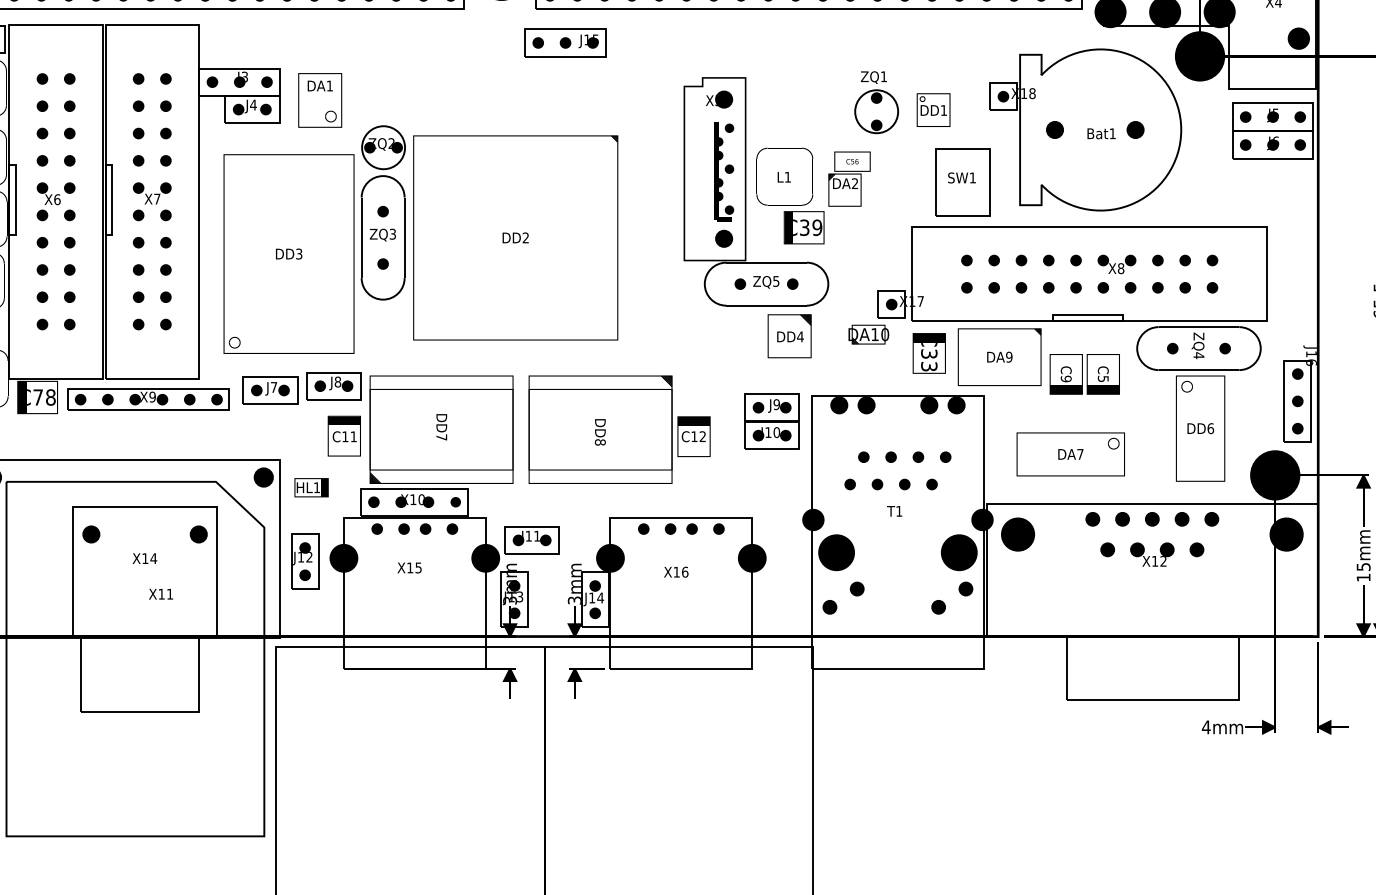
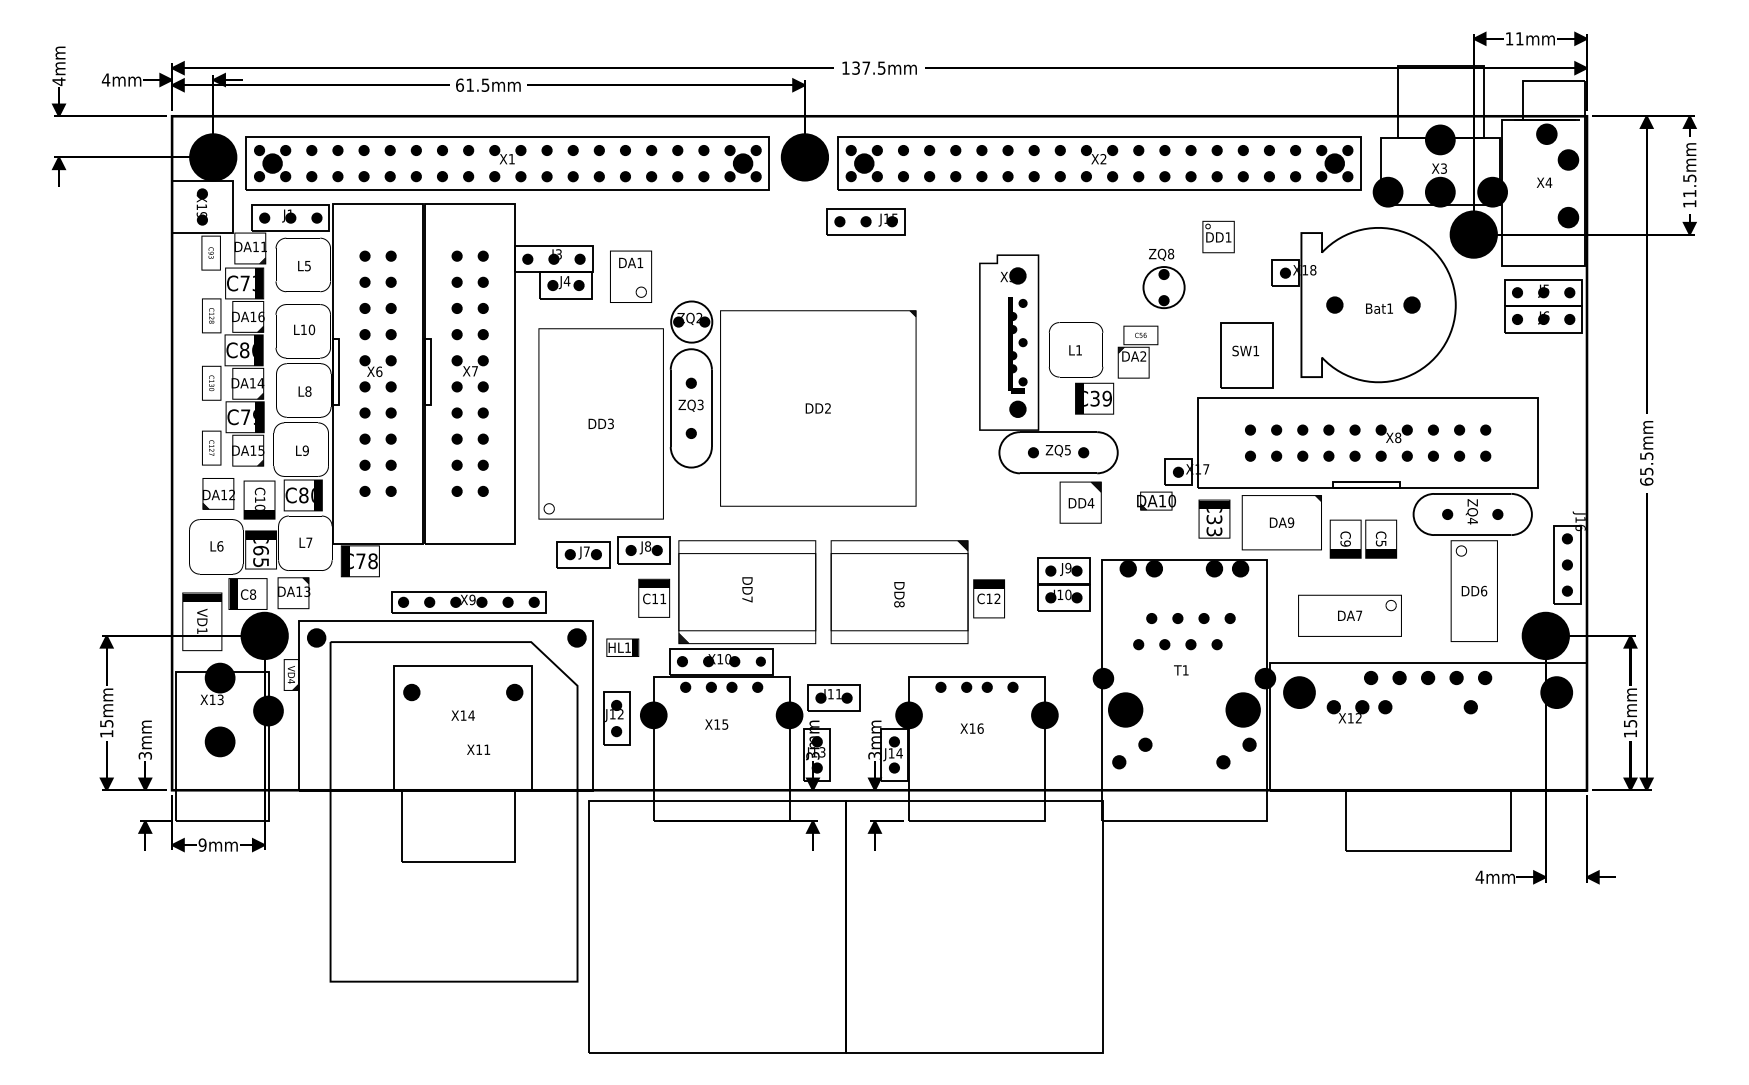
text: (884, 76) -> (1171, 253), ZQ1 -> ZQ8
text: (933, 109) -> (1218, 236), moved
part: (148, 399) -> (468, 602), moved
part: (1151, 554) -> (1347, 711), moved

